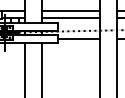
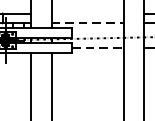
line: (70, 11) -> (87, 14), removed
line: (71, 18) -> (88, 22), solid -> dashed
line: (79, 39) -> (98, 48), solid -> dashed

